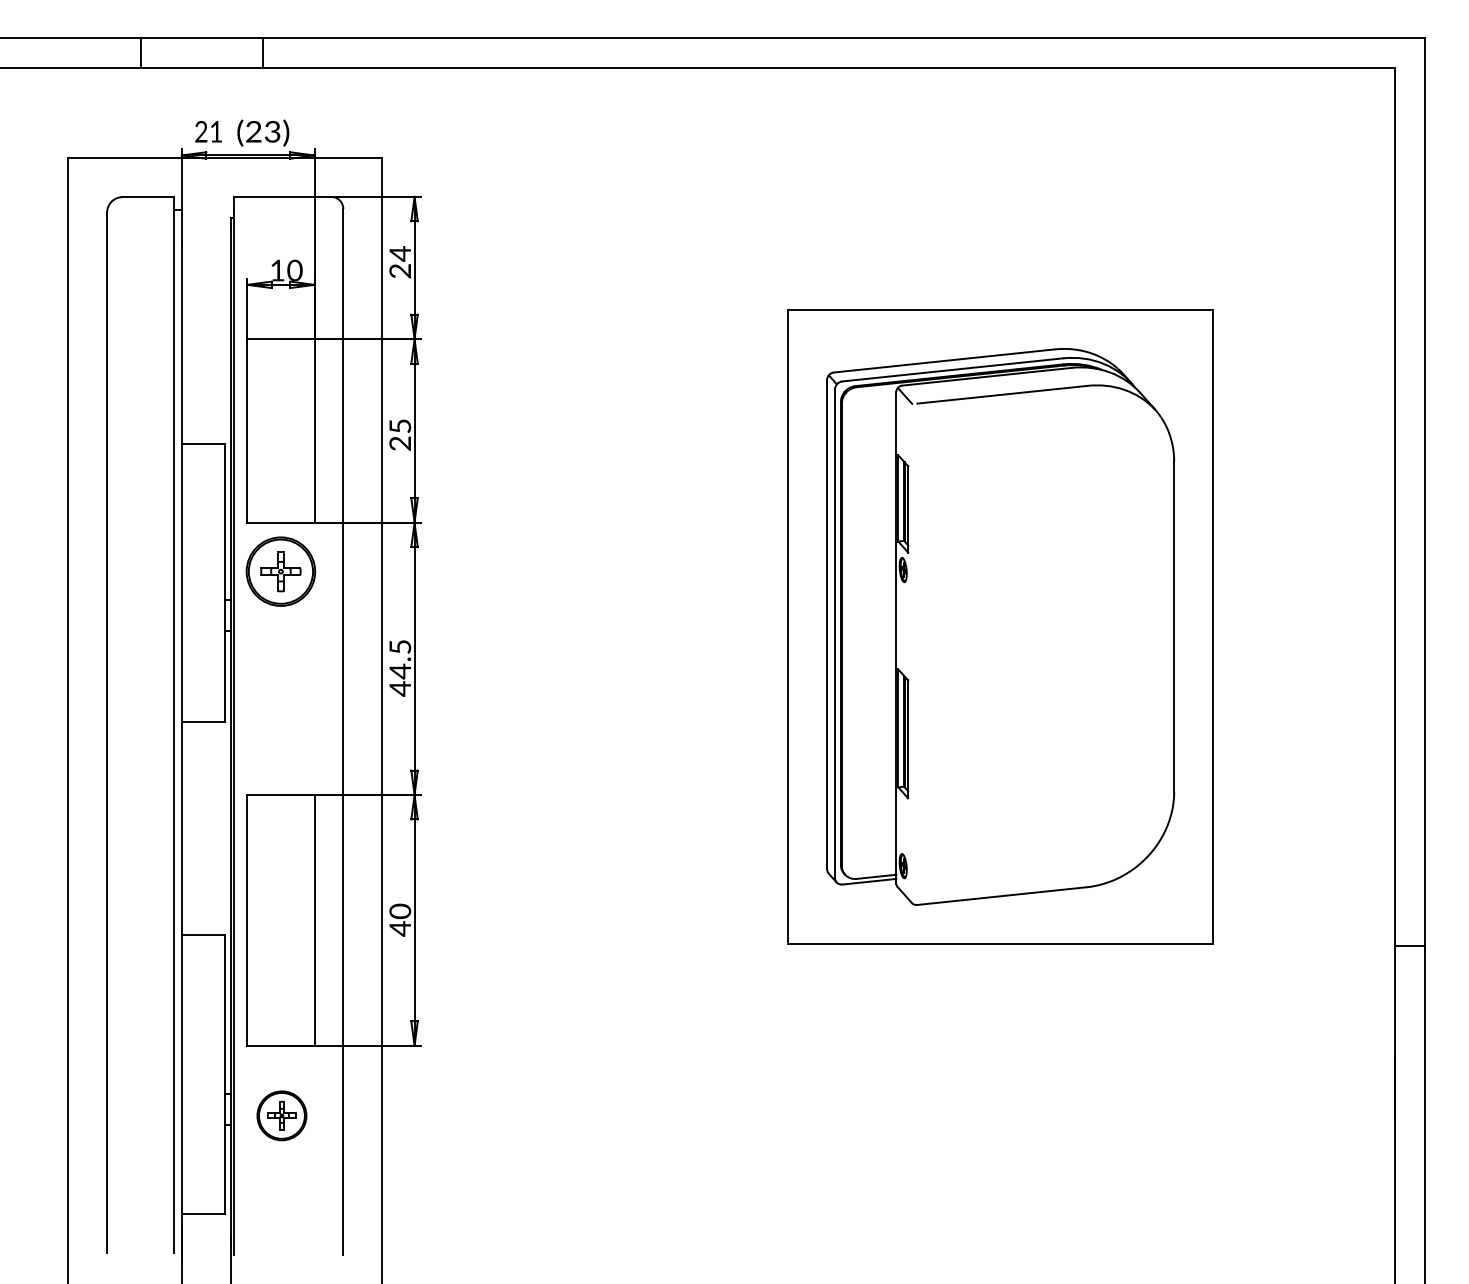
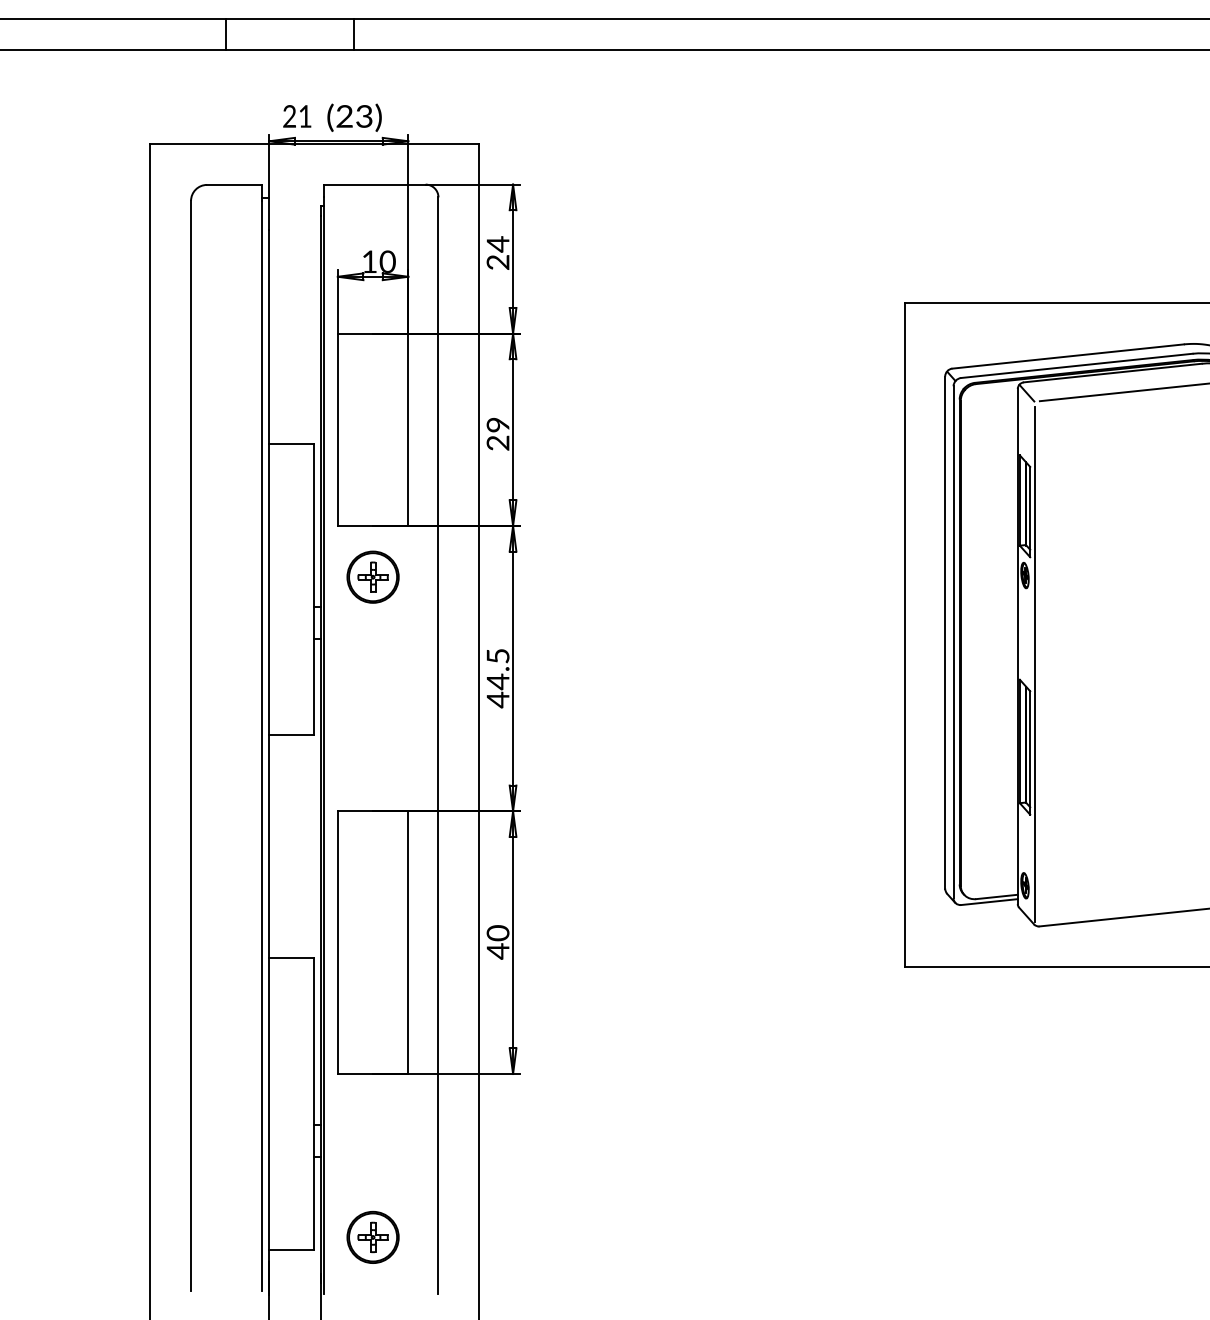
text: (400, 426) -> (498, 425), 25 -> 29
part: (280, 571) -> (372, 577), size x0.71
line: (912, 654) -> (1034, 664), added
part: (281, 1115) -> (372, 1237), moved

